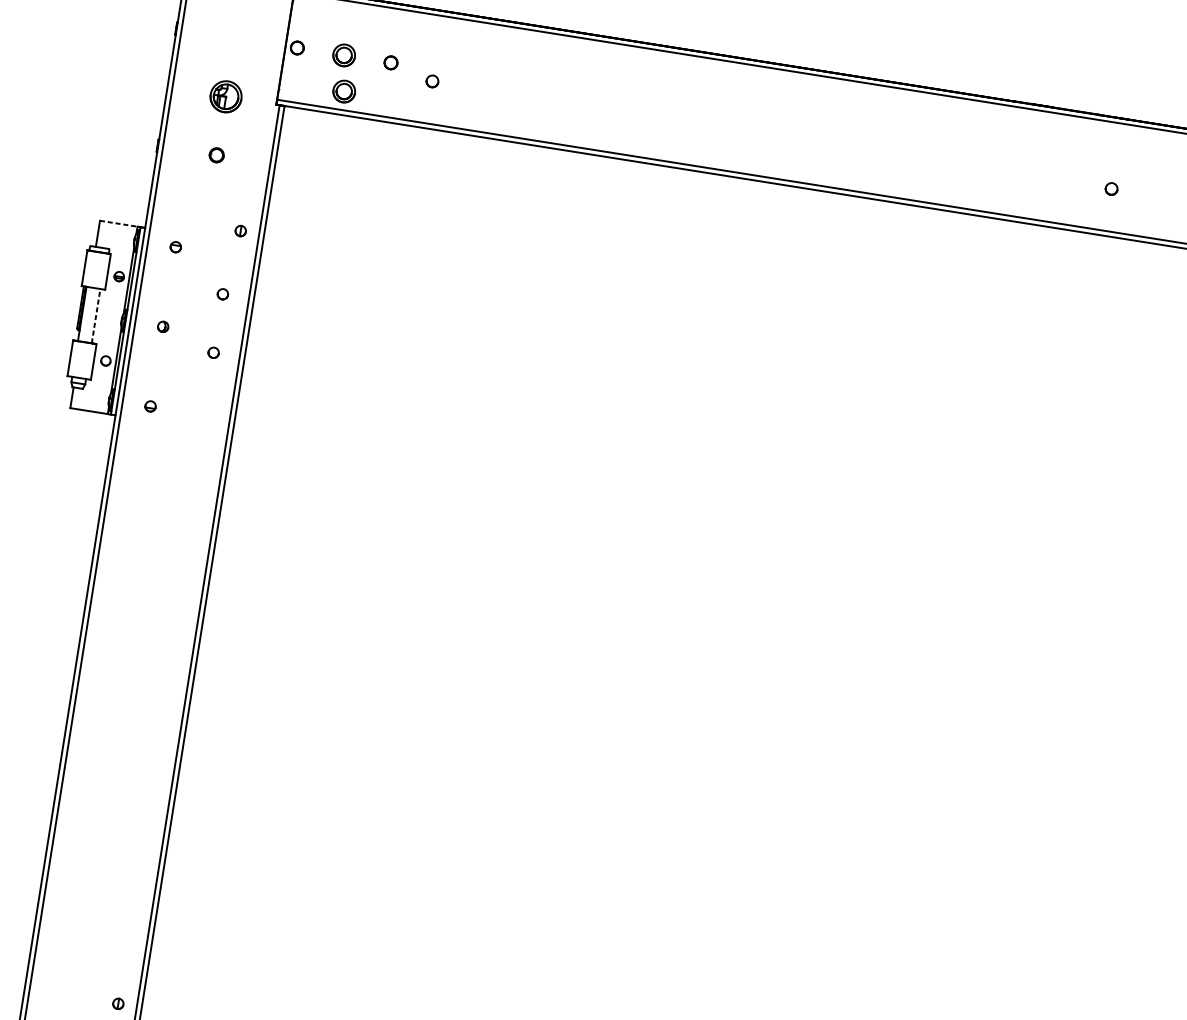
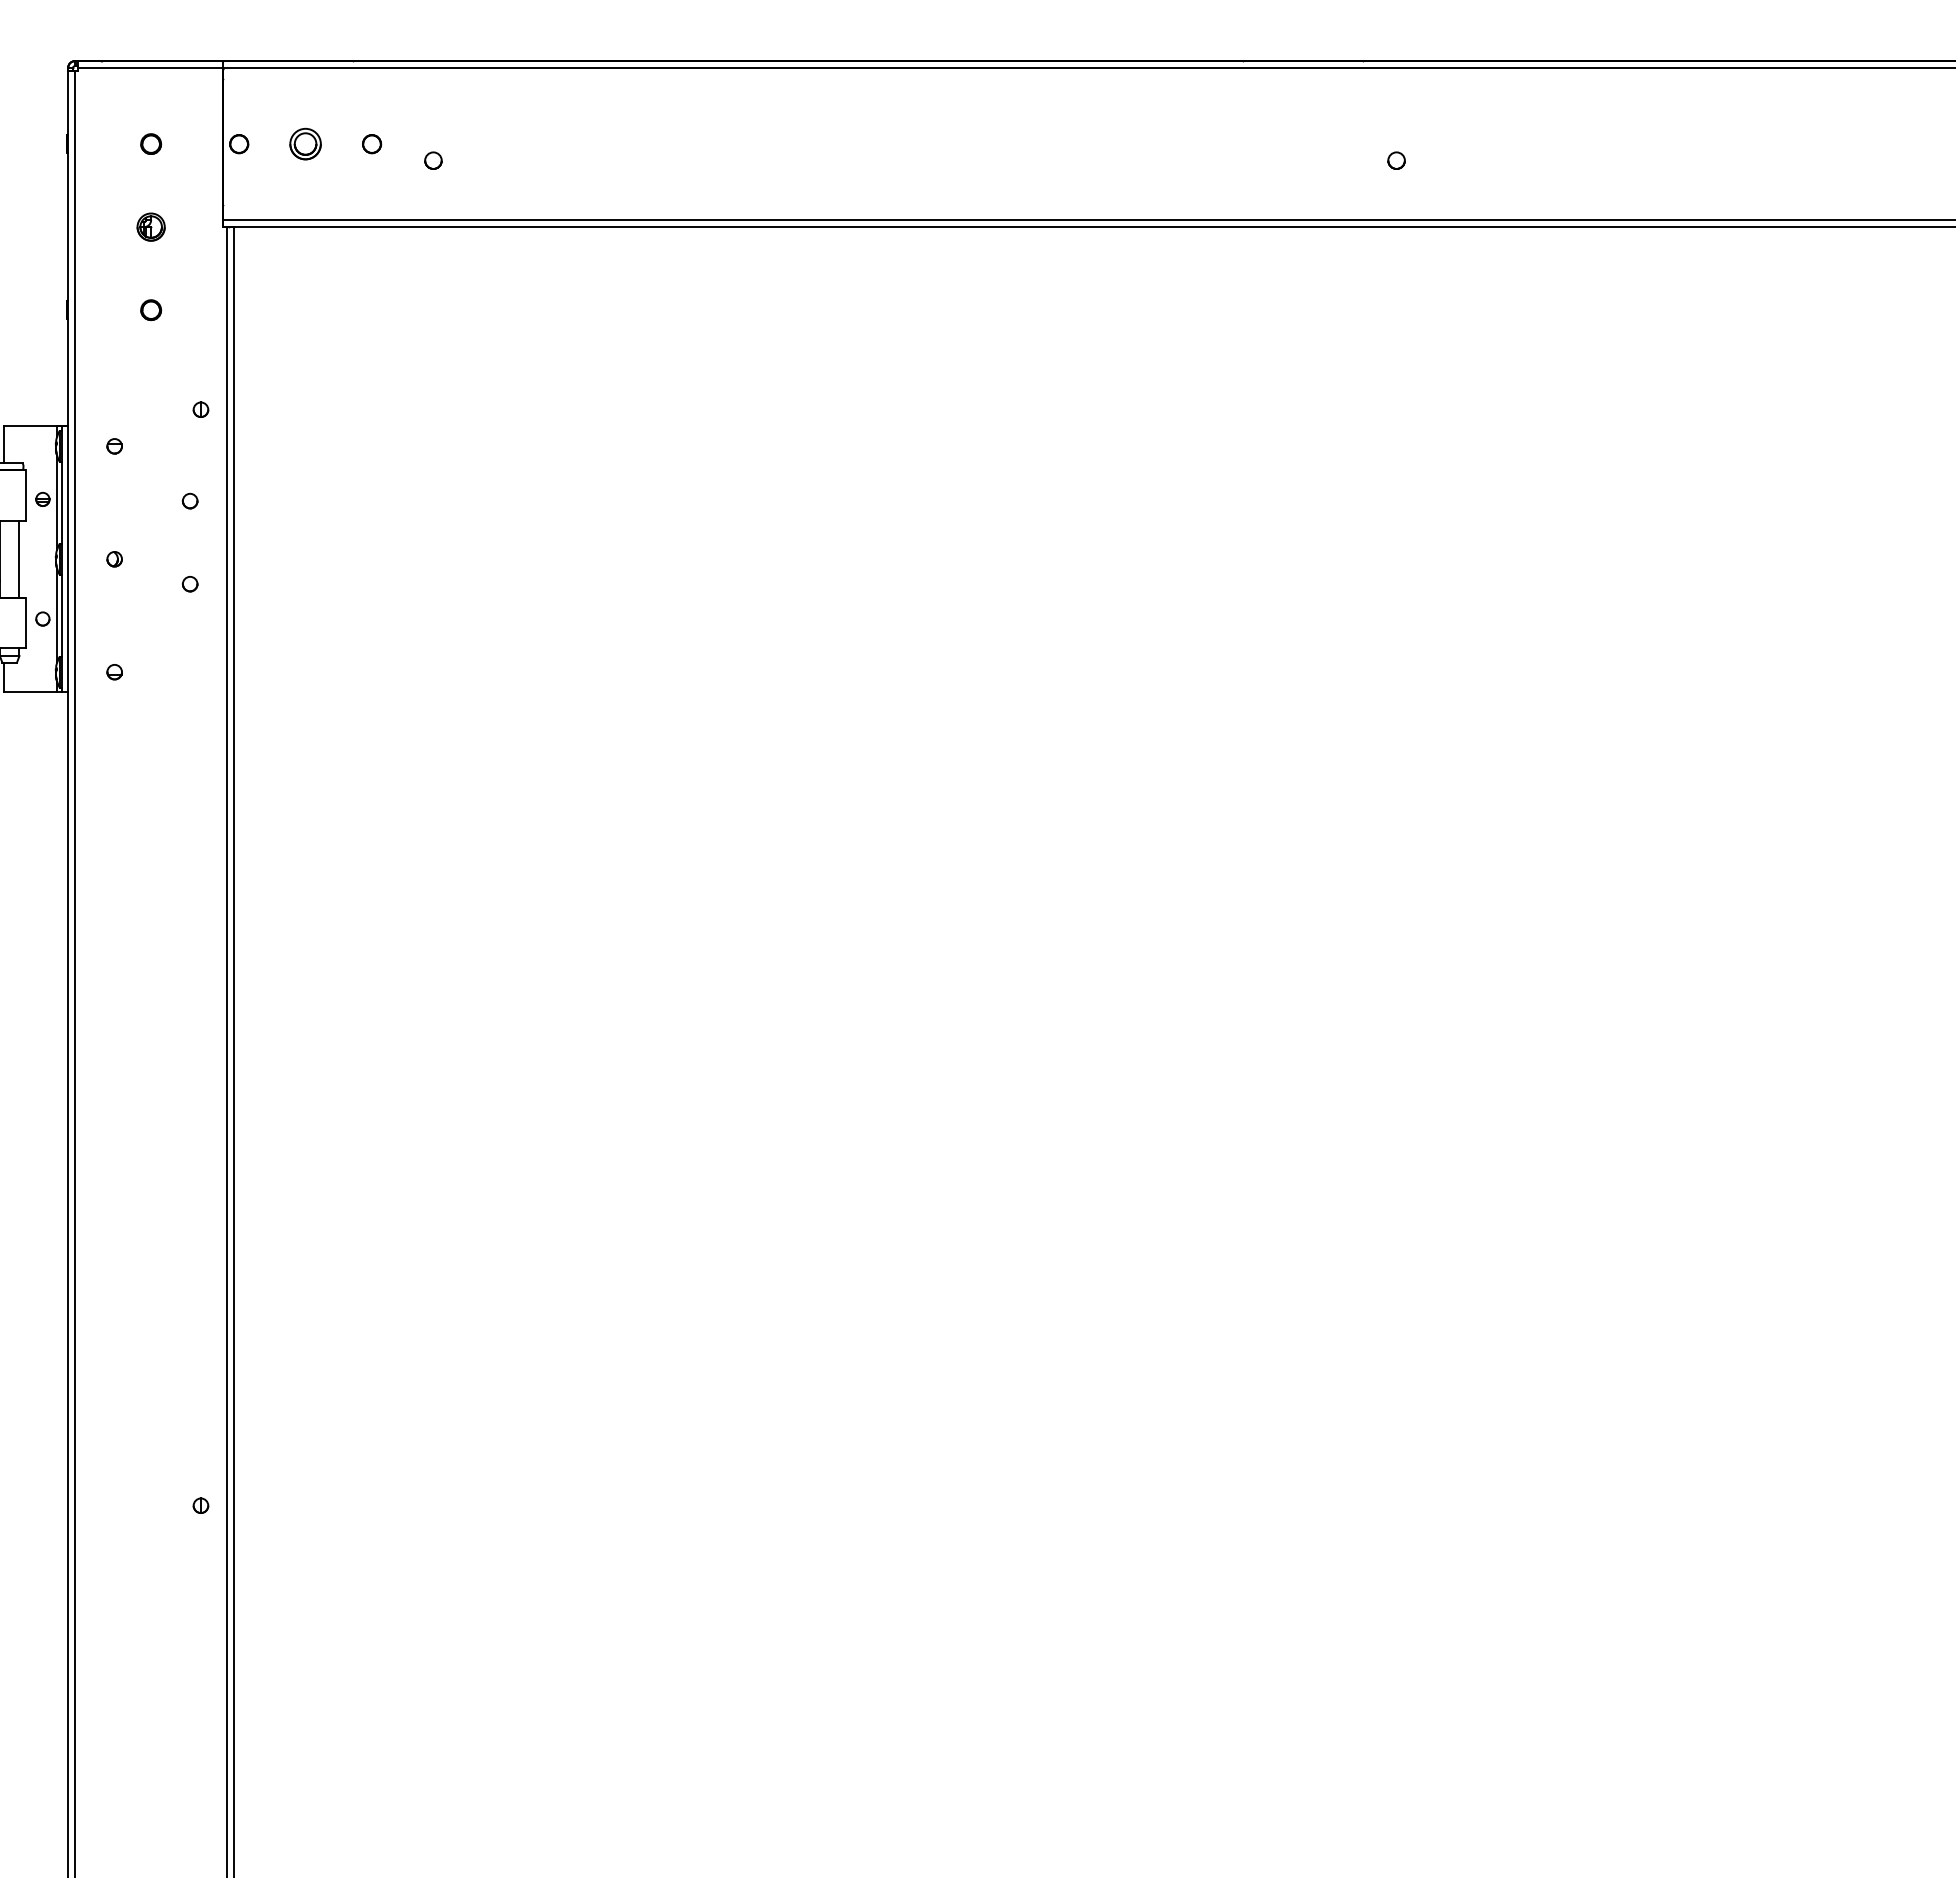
part: (235, 37) -> (151, 143), added
part: (344, 91) -> (313, 193), removed
part: (225, 96) -> (150, 226), size x0.62
line: (118, 223) -> (30, 426), dashed -> solid
line: (96, 316) -> (19, 559), dashed -> solid

